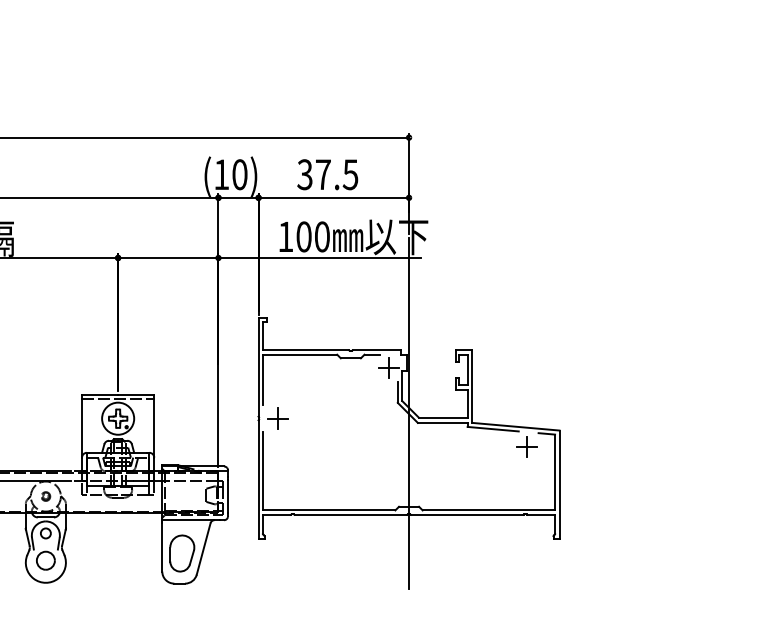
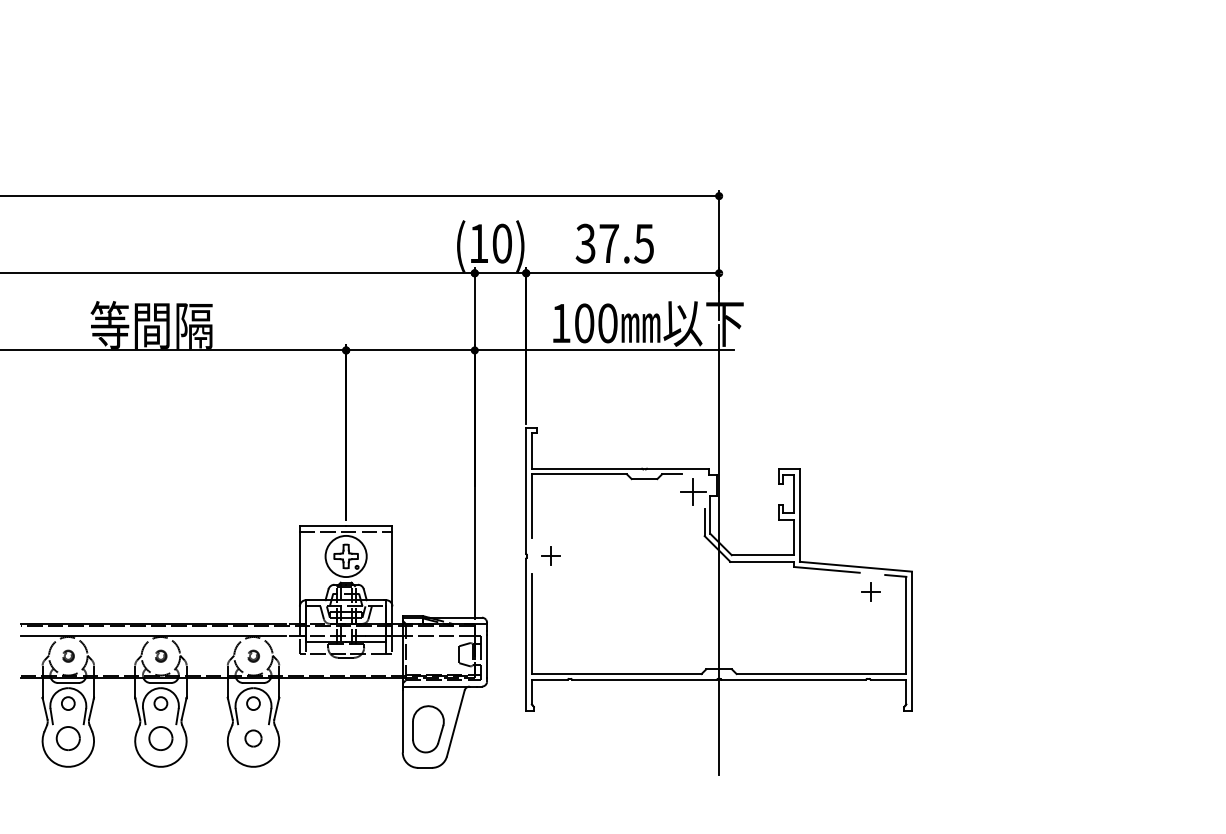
part: (277, 417) -> (550, 555), size x0.7
part: (527, 446) -> (870, 591), size x0.7
part: (45, 560) -> (253, 738), size x0.7

